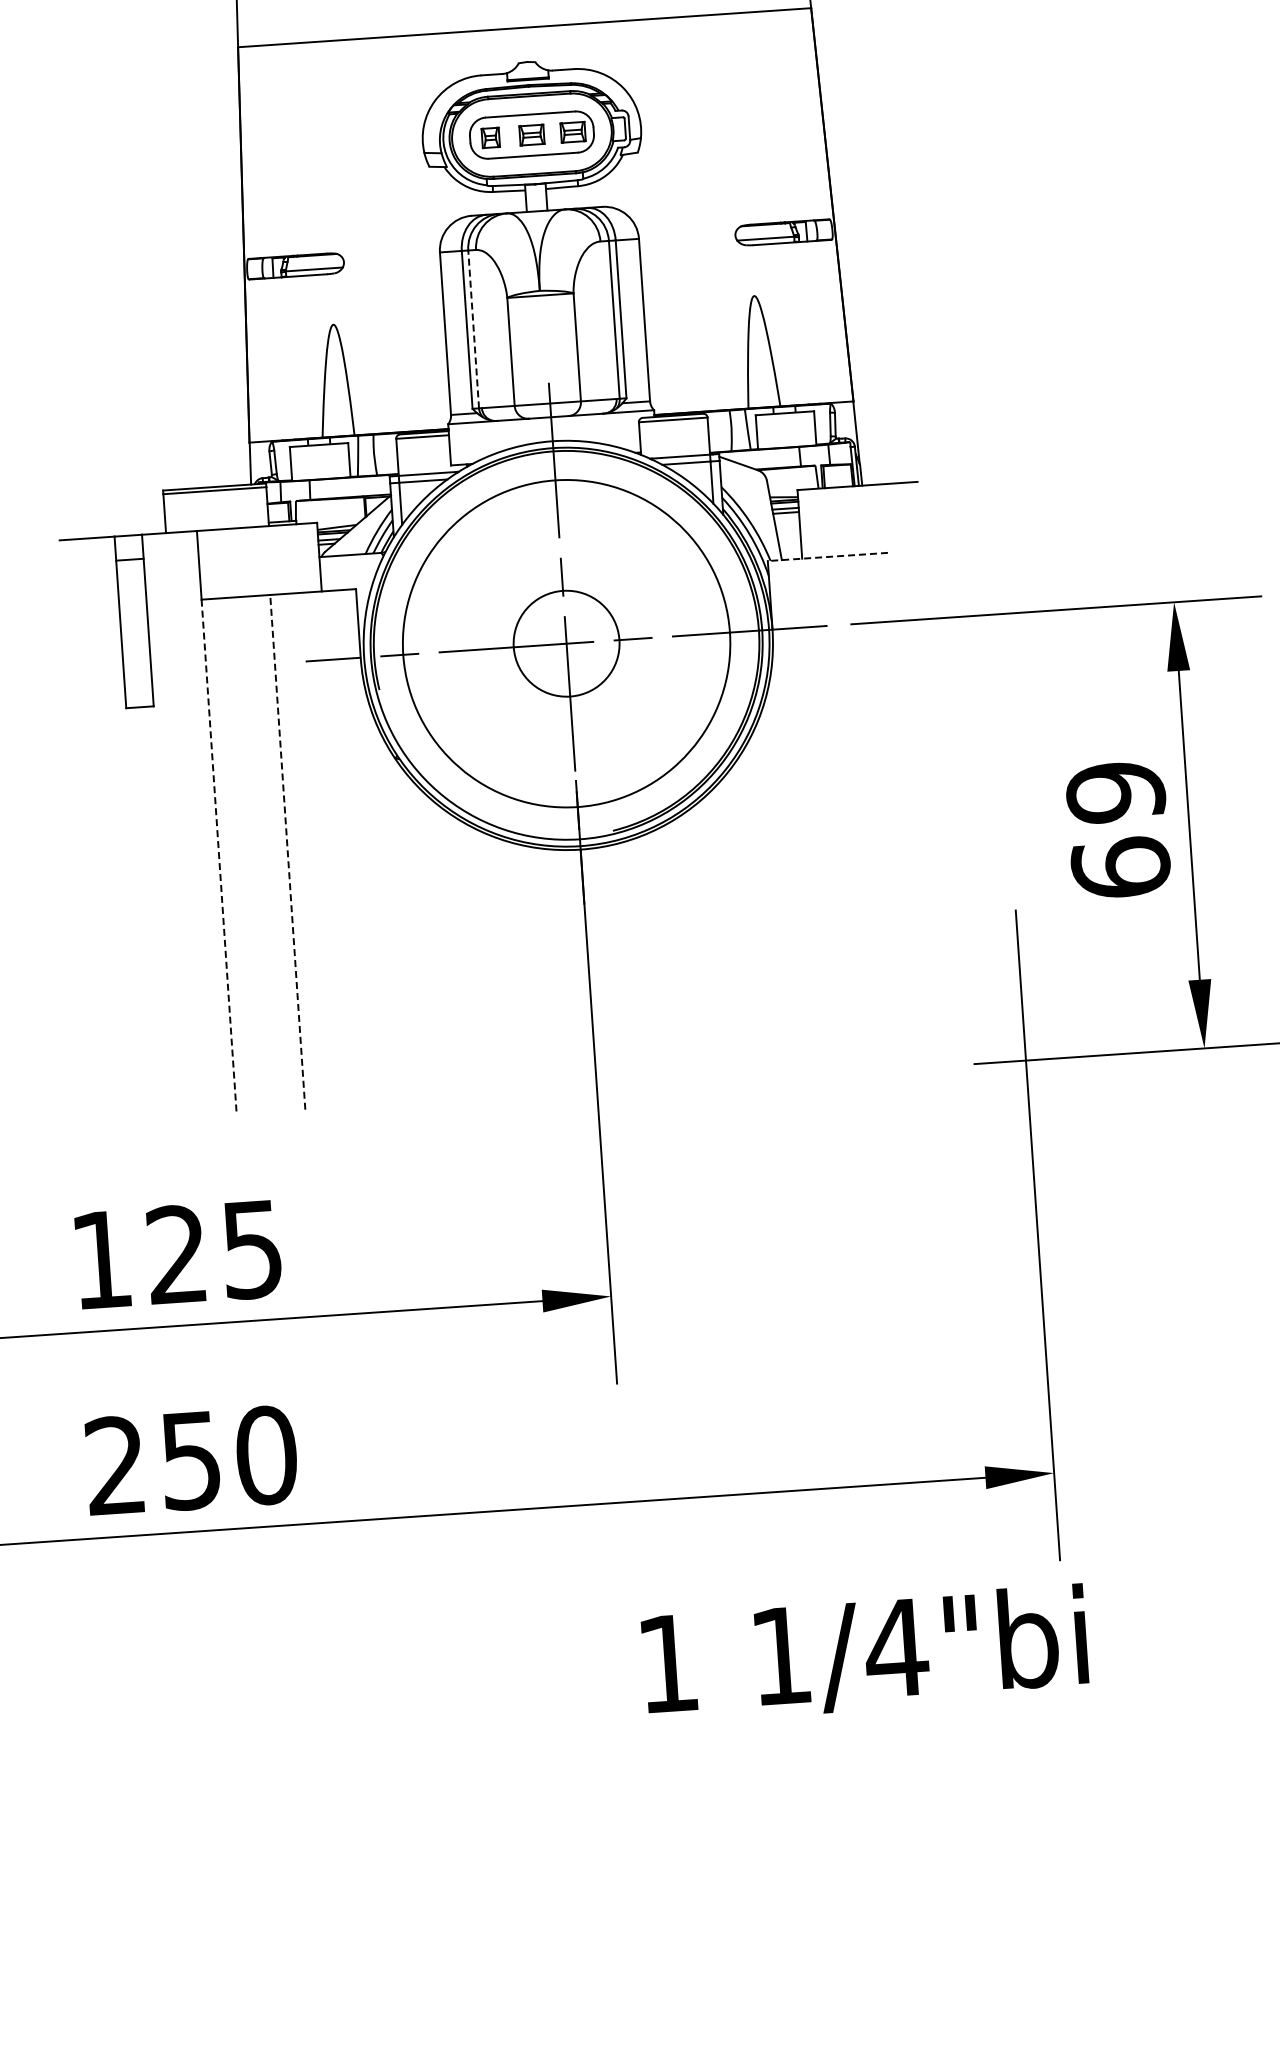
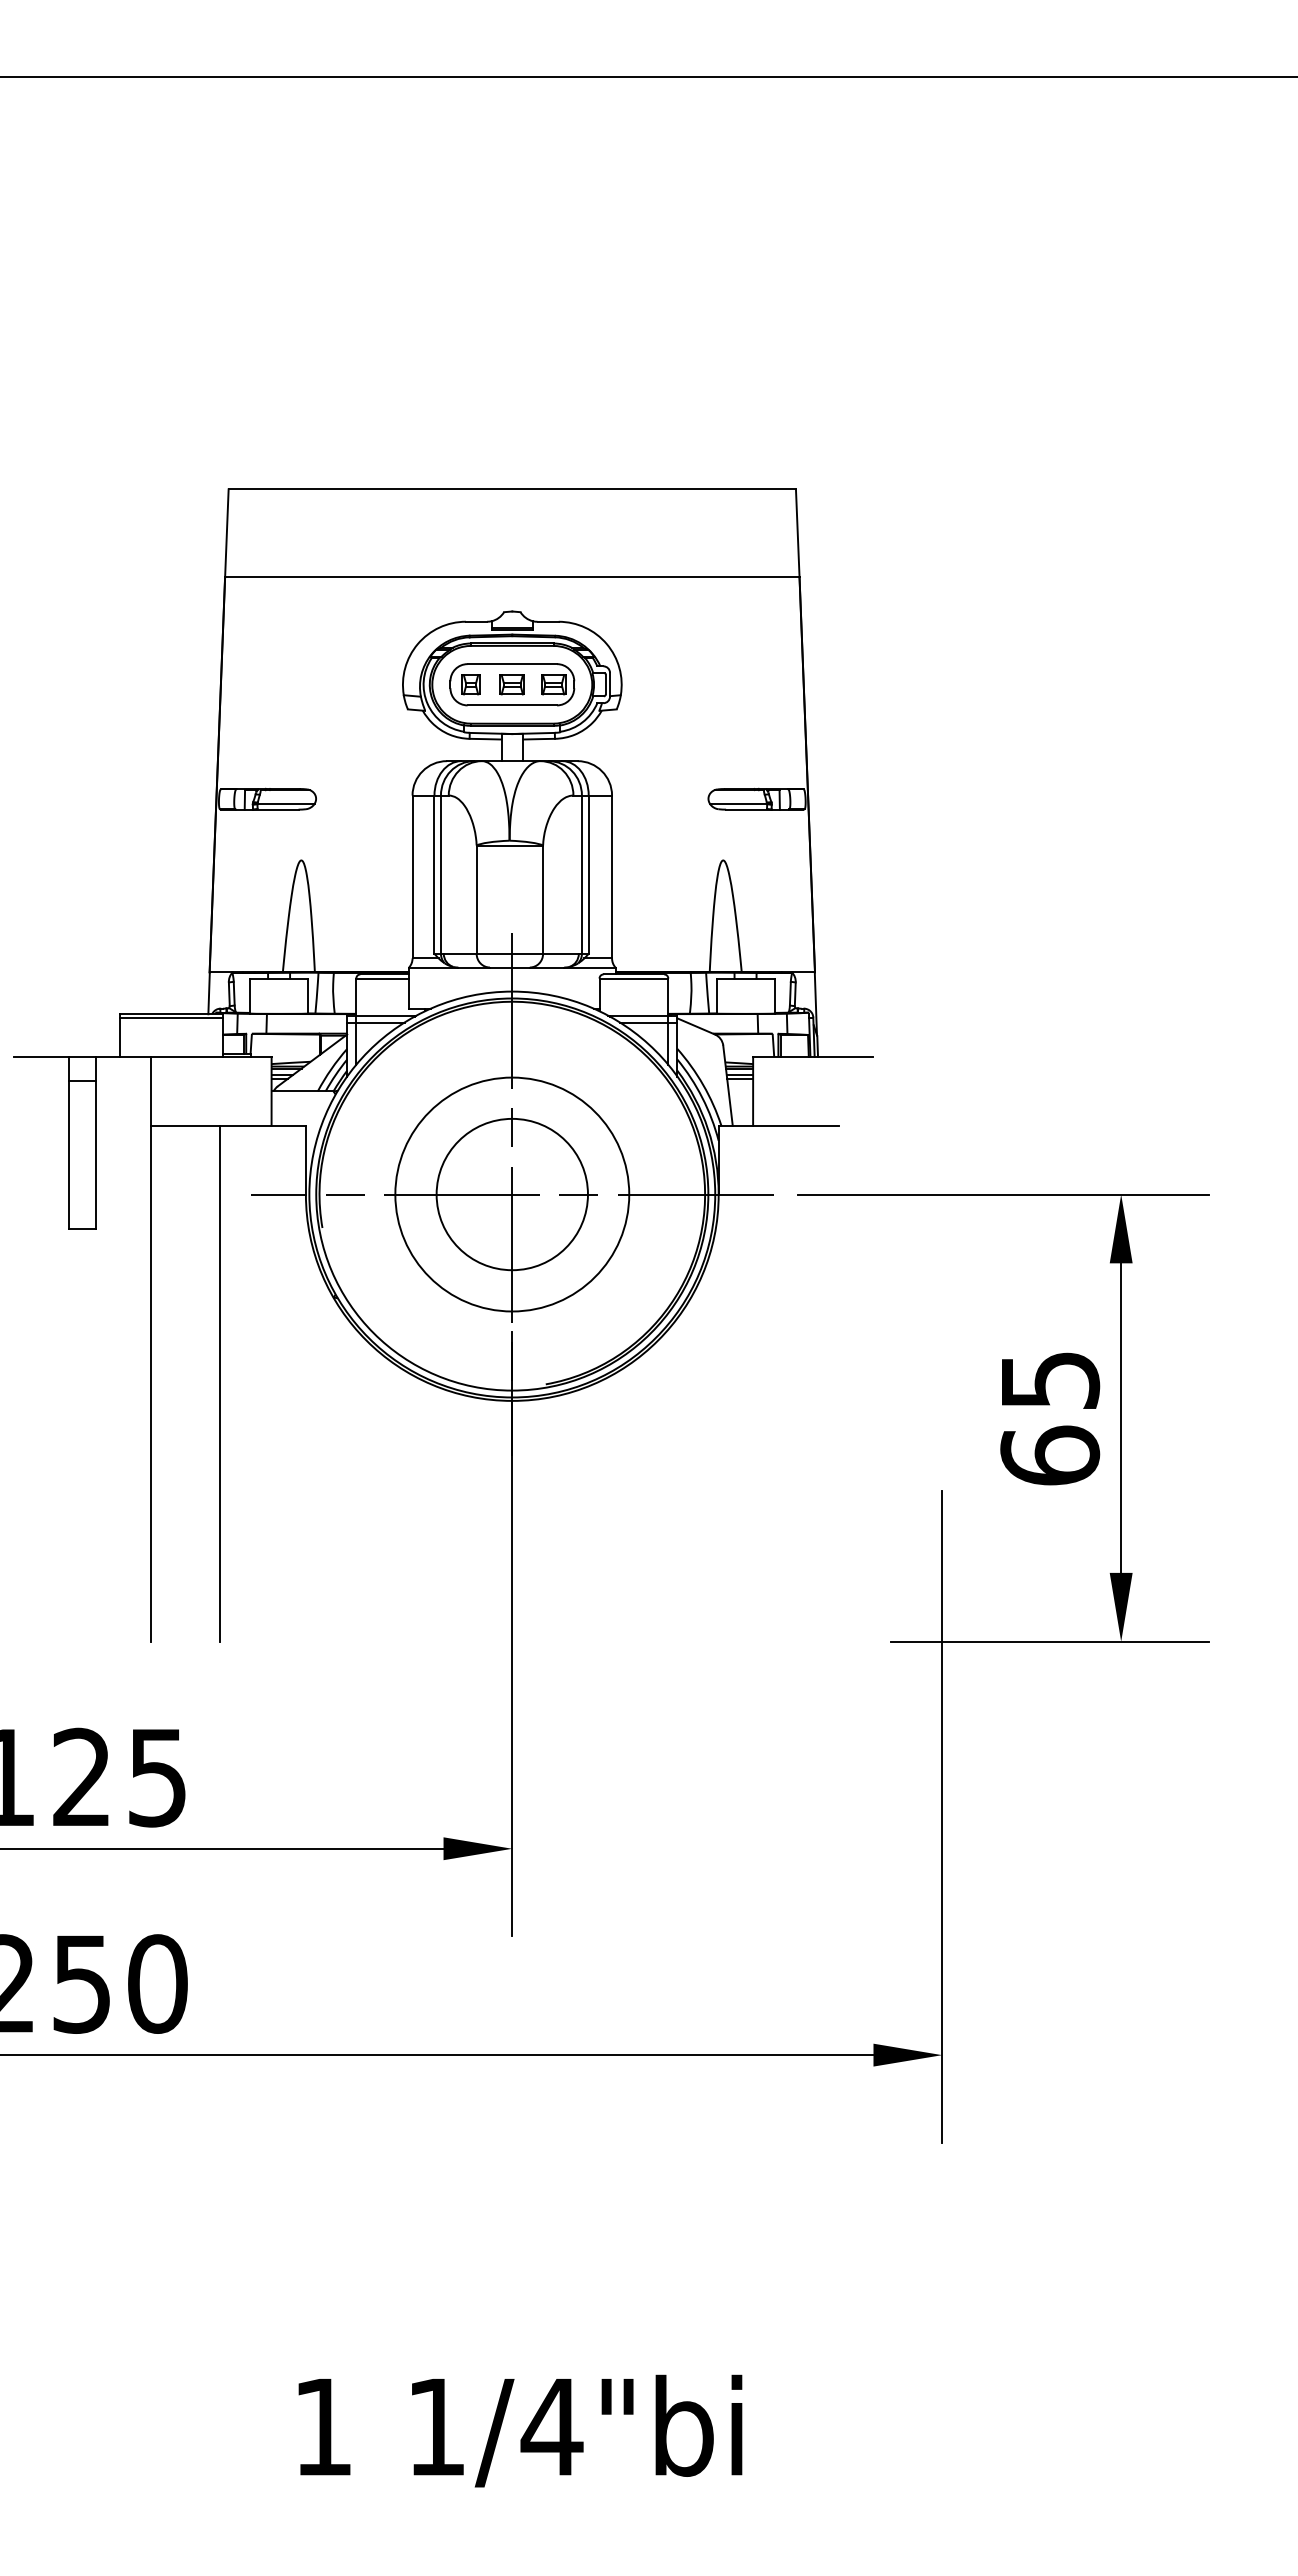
line: (473, 329) -> (440, 874), dashed -> solid
line: (827, 556) -> (778, 1125), dashed -> solid
circle: (565, 643) -> (511, 1194), size x1.43
circle: (566, 643) -> (512, 1194), size x0.71
text: (1115, 792) -> (1049, 1380), 69 -> 65
line: (287, 852) -> (219, 1383), dashed -> solid
line: (219, 856) -> (151, 1383), dashed -> solid
text: (865, 1653) -> (520, 2430), moved

